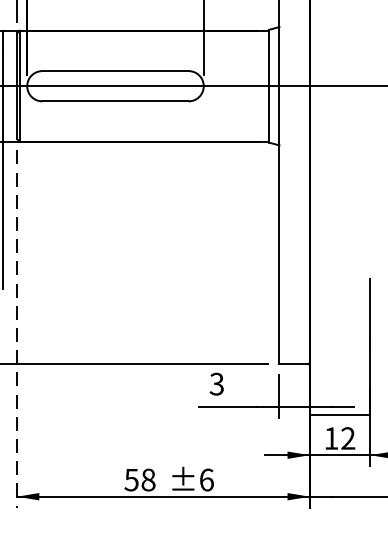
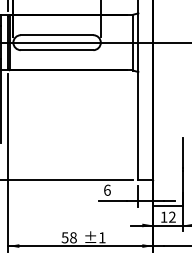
line: (17, 330) -> (8, 163), dashed -> solid
text: (217, 382) -> (107, 189), 3 -> 6
text: (207, 479) -> (102, 237), ±6 -> ±1

